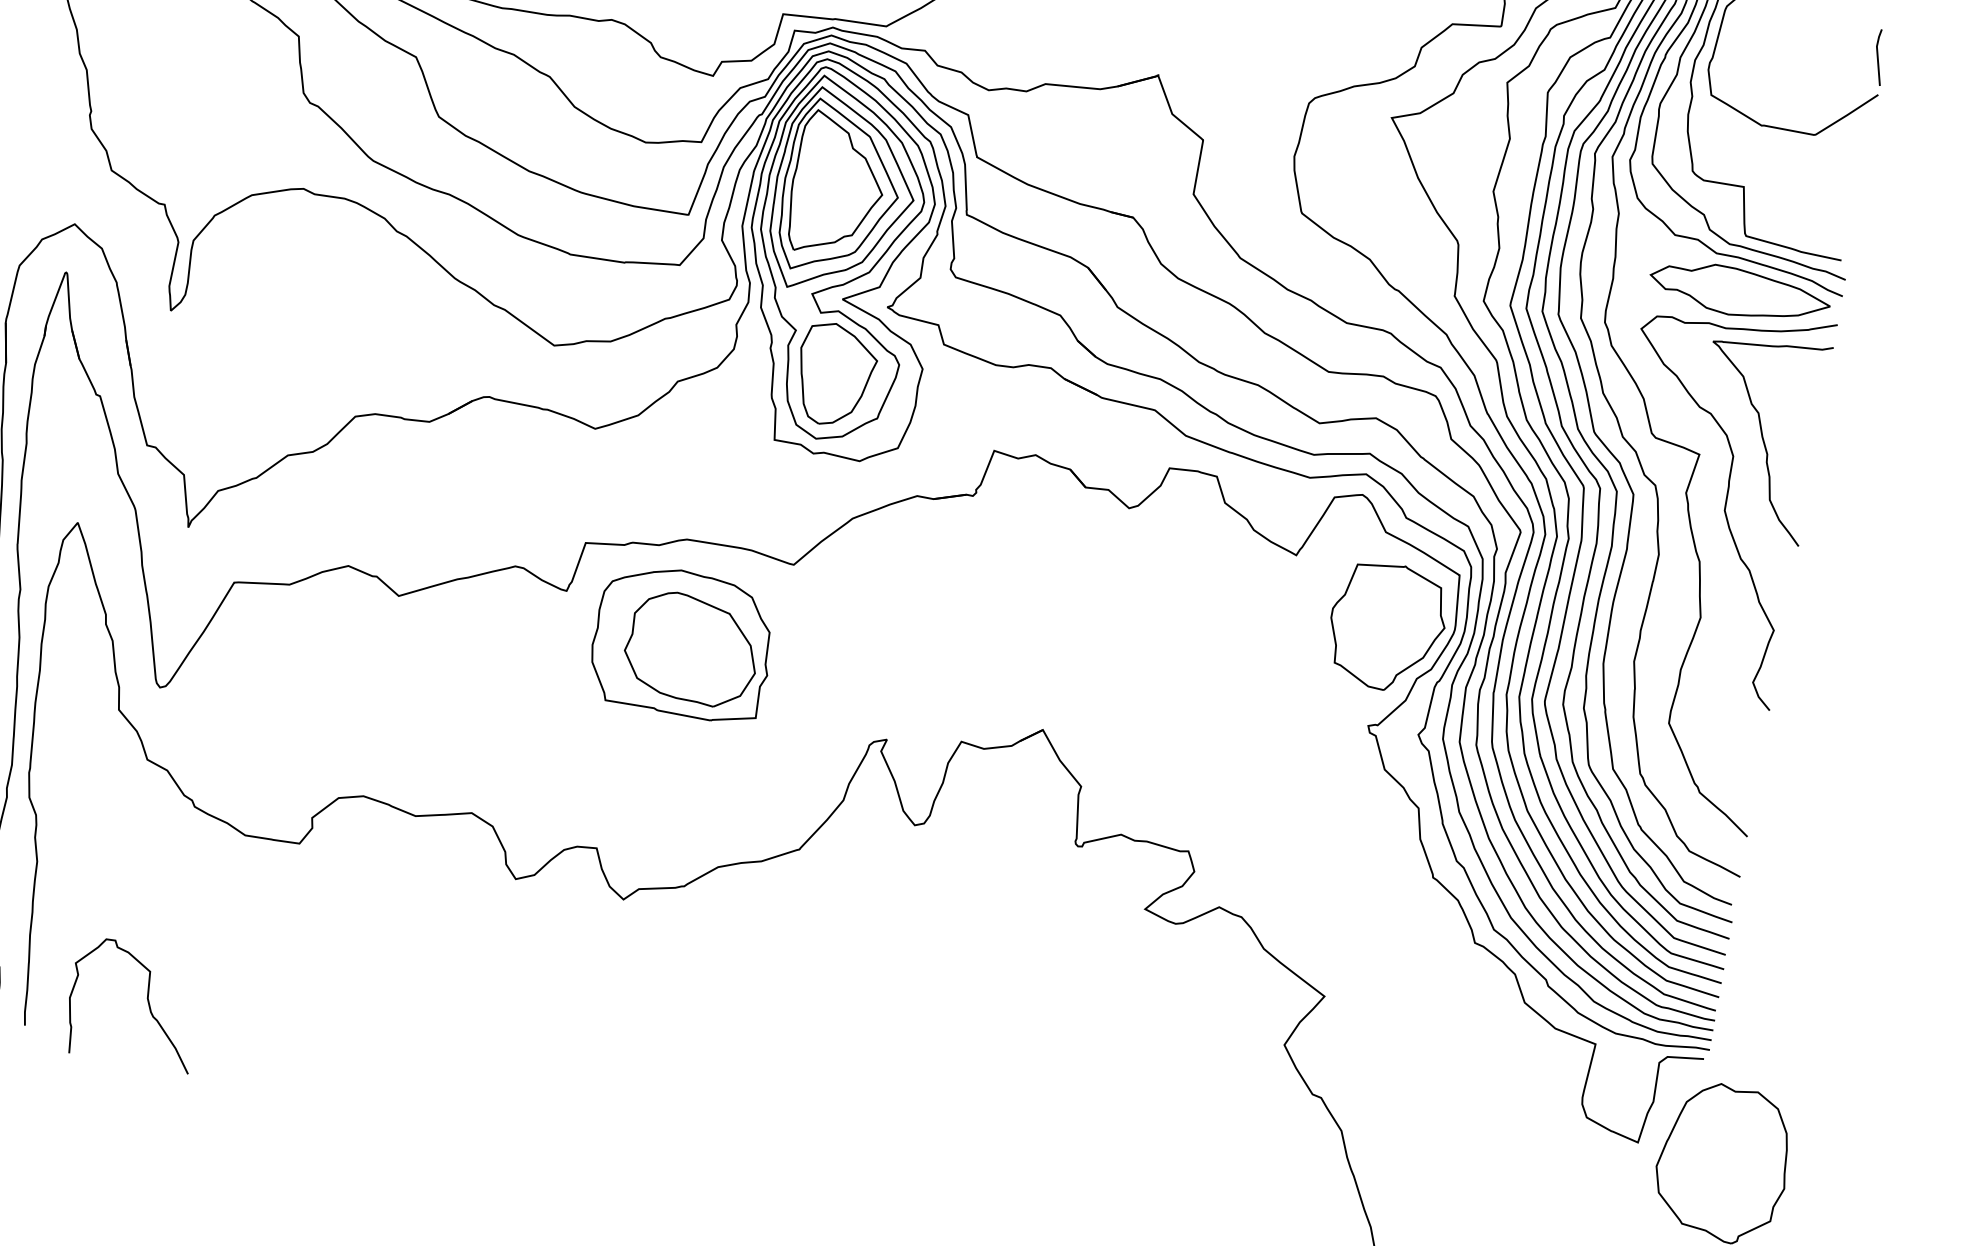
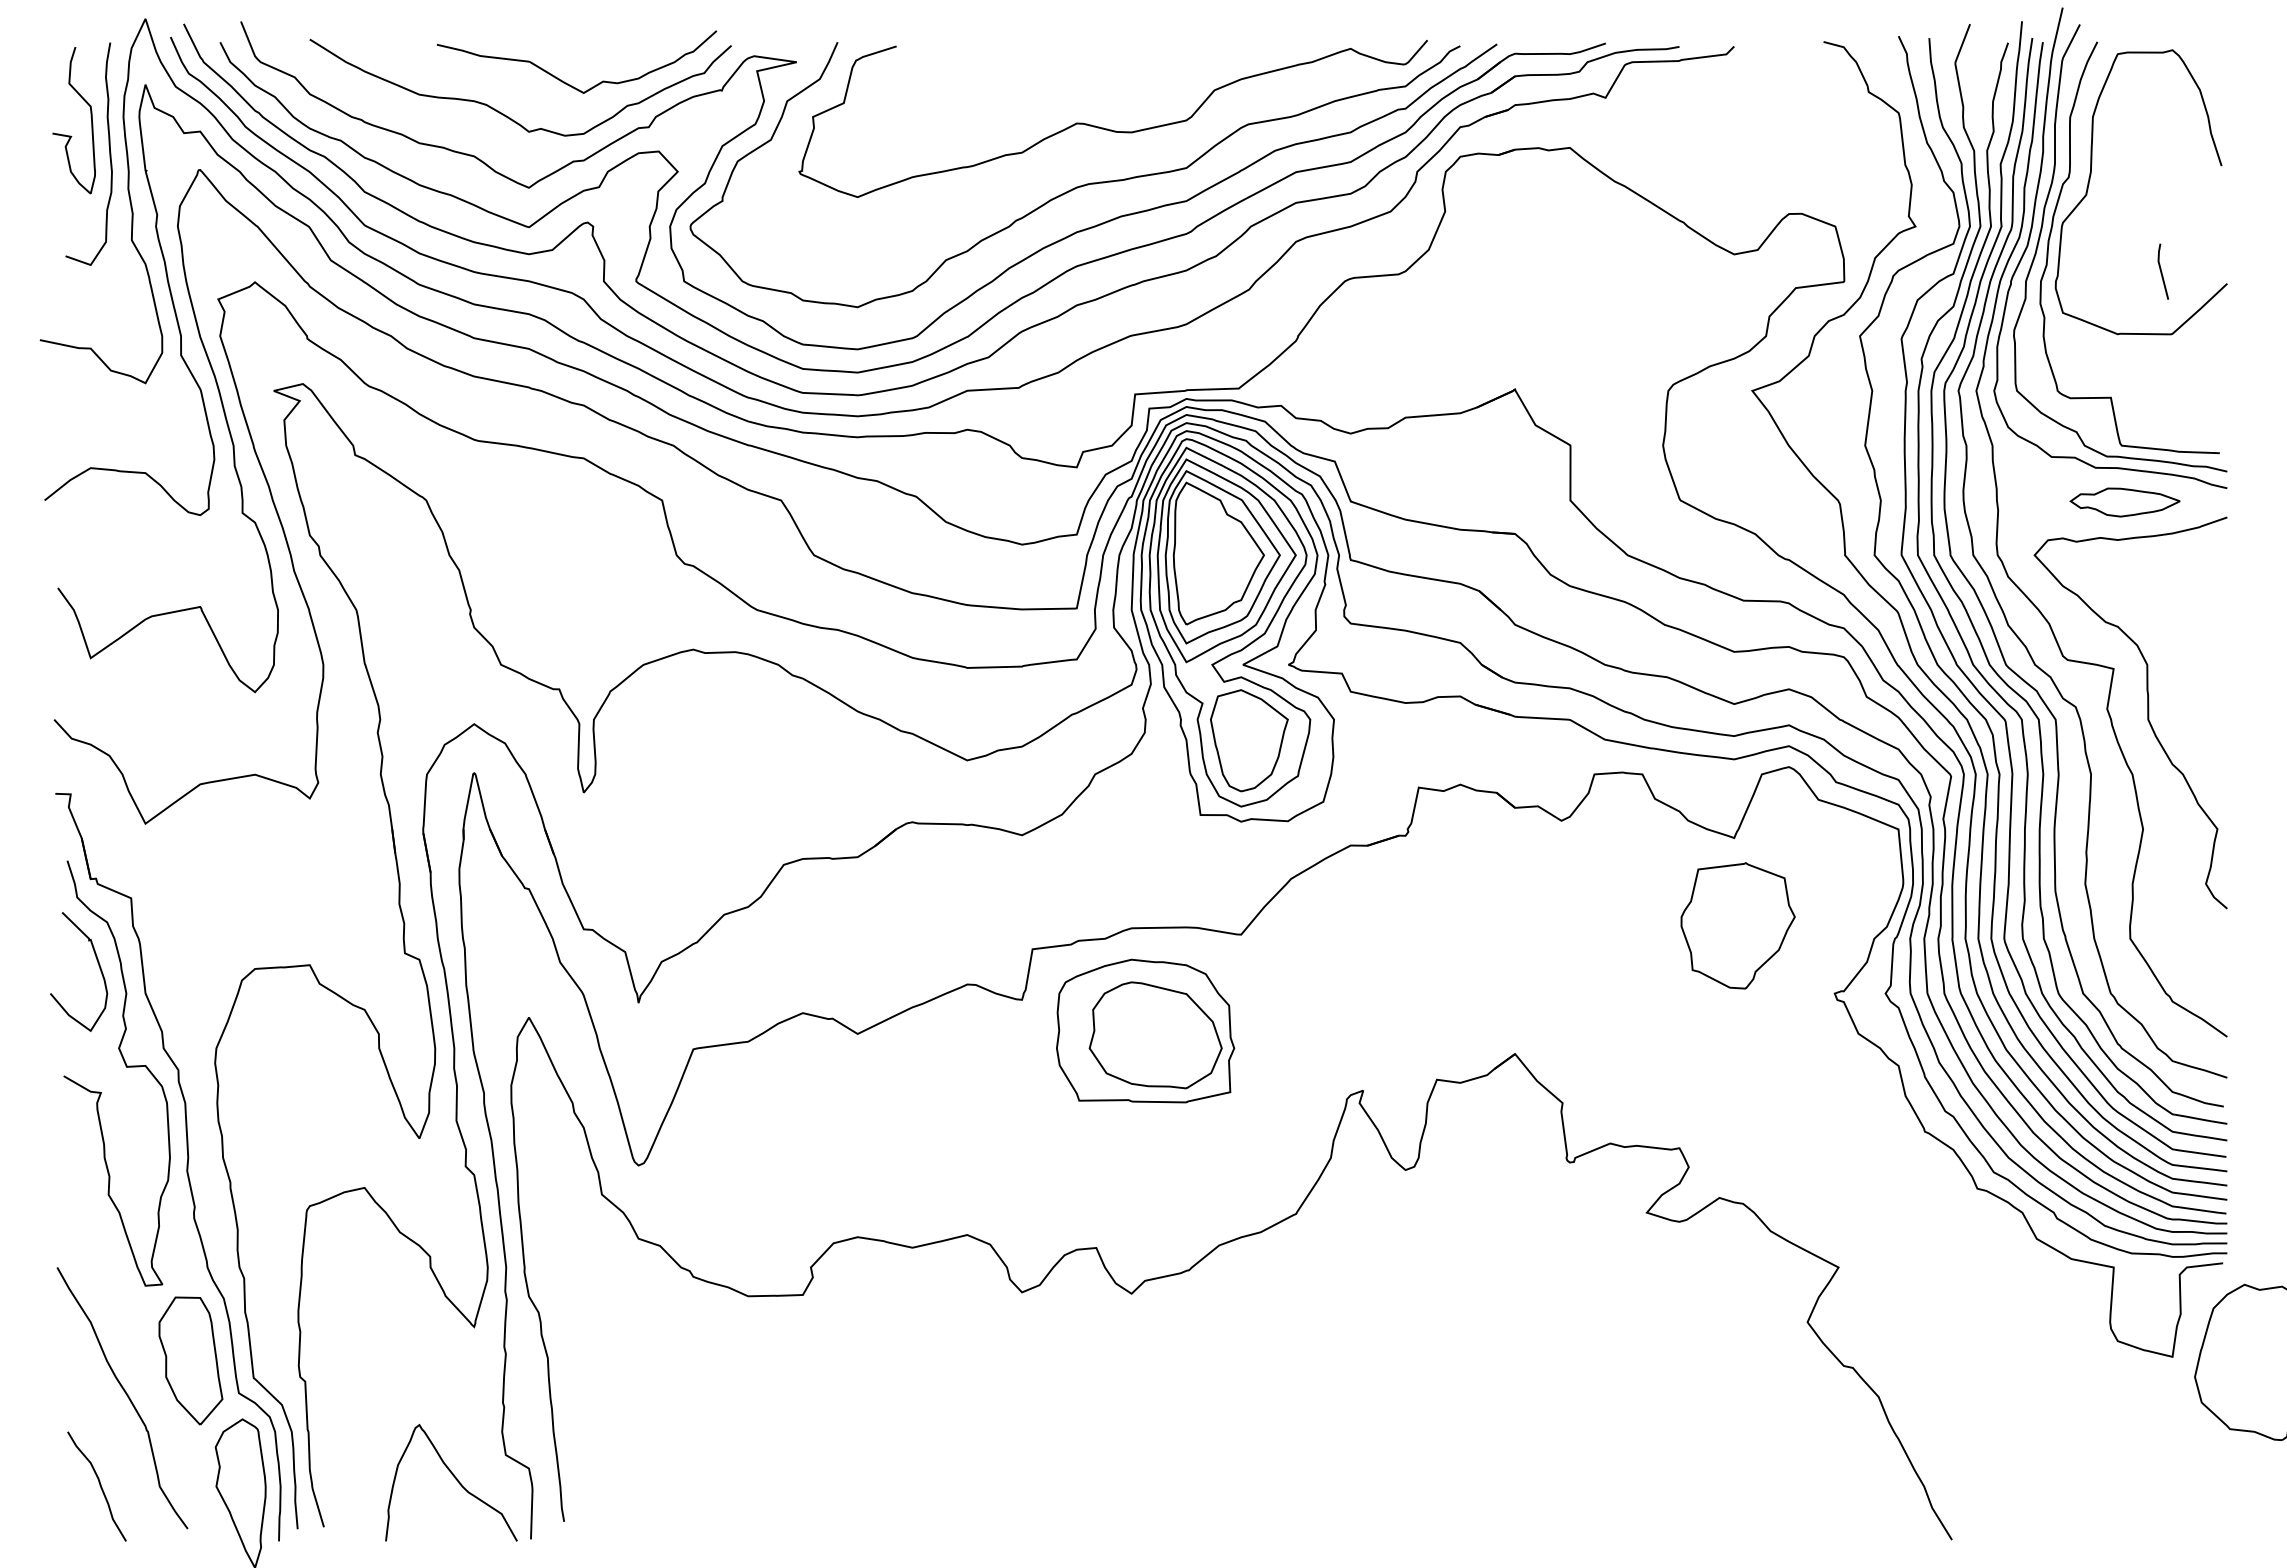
line: (1879, 57) -> (2162, 271), moved
part: (1739, 292) -> (2124, 502), size x0.6
curve: (1760, 434) -> (2170, 638), removed
part: (1386, 626) -> (1737, 925), moved
curve: (146, 999) -> (679, 1474), removed

